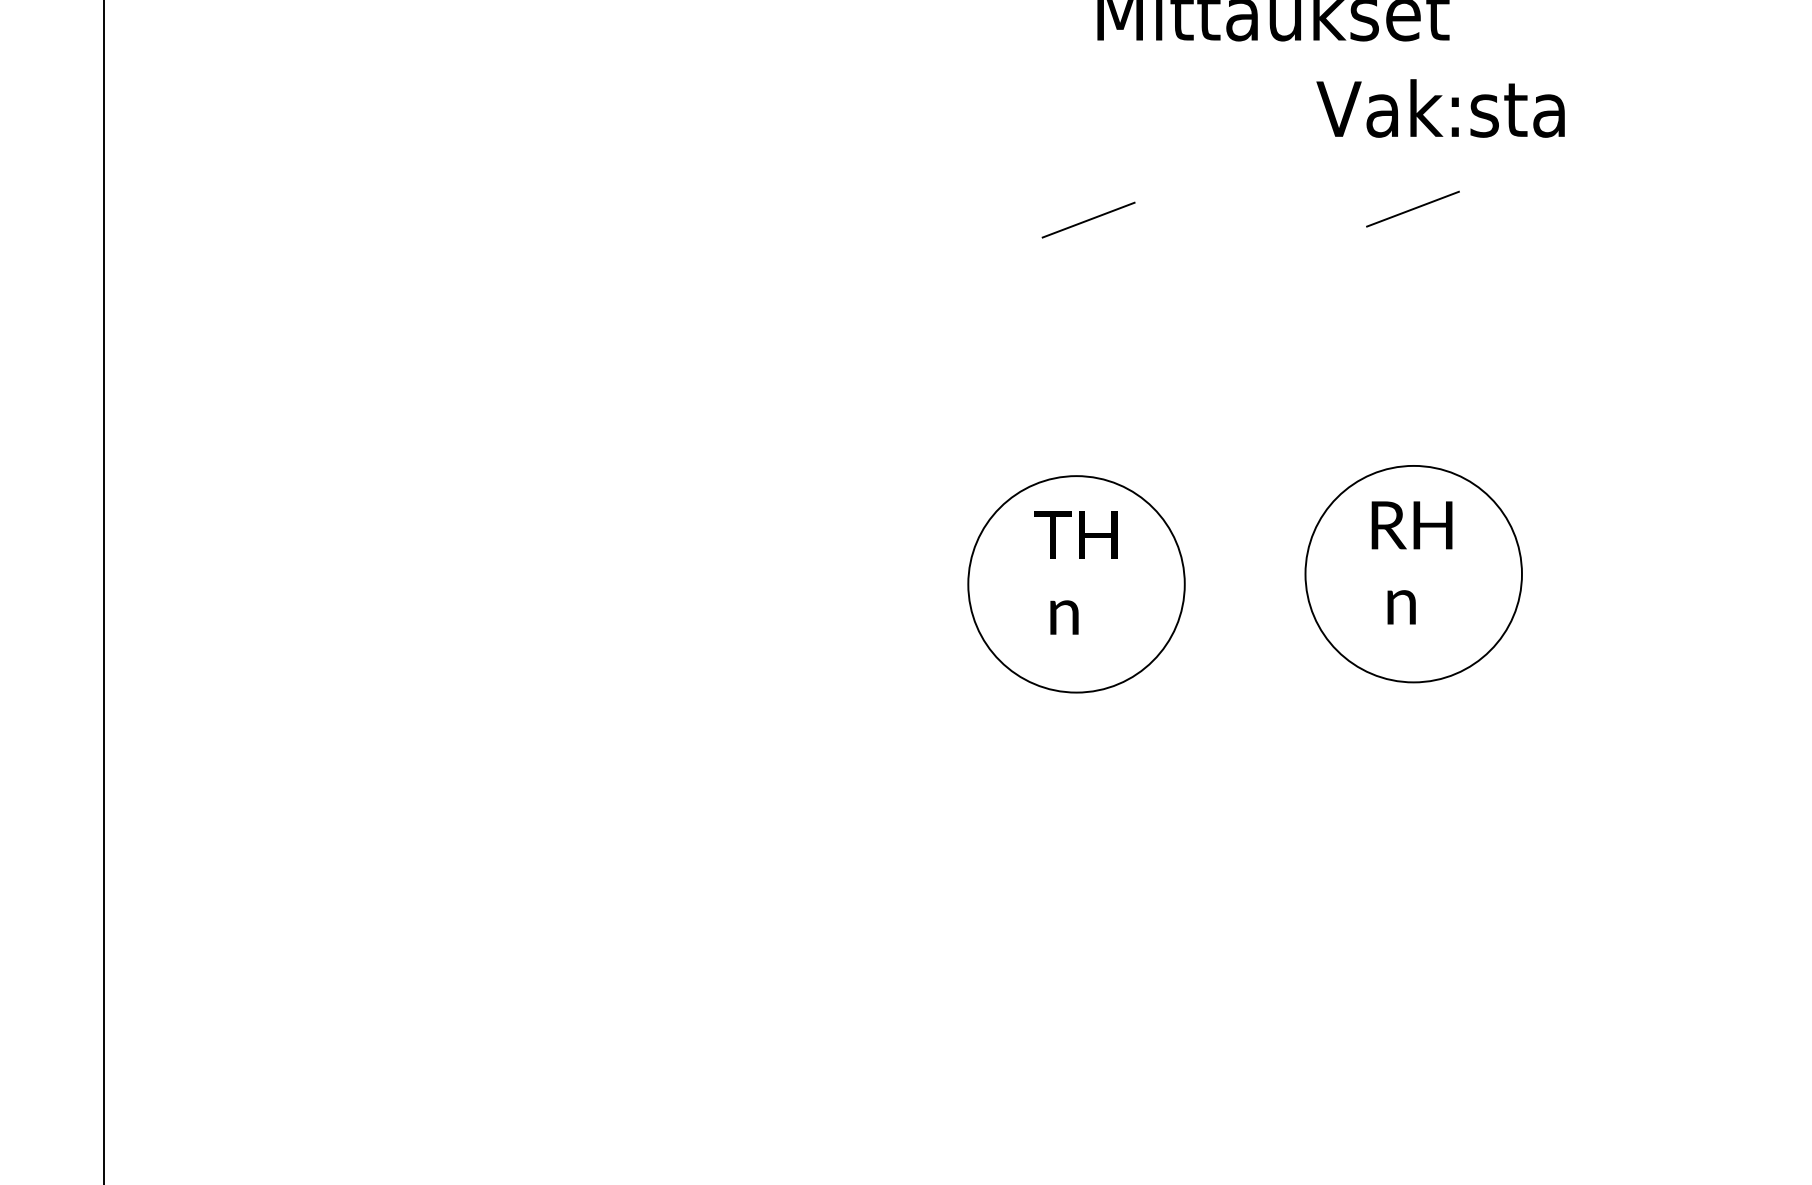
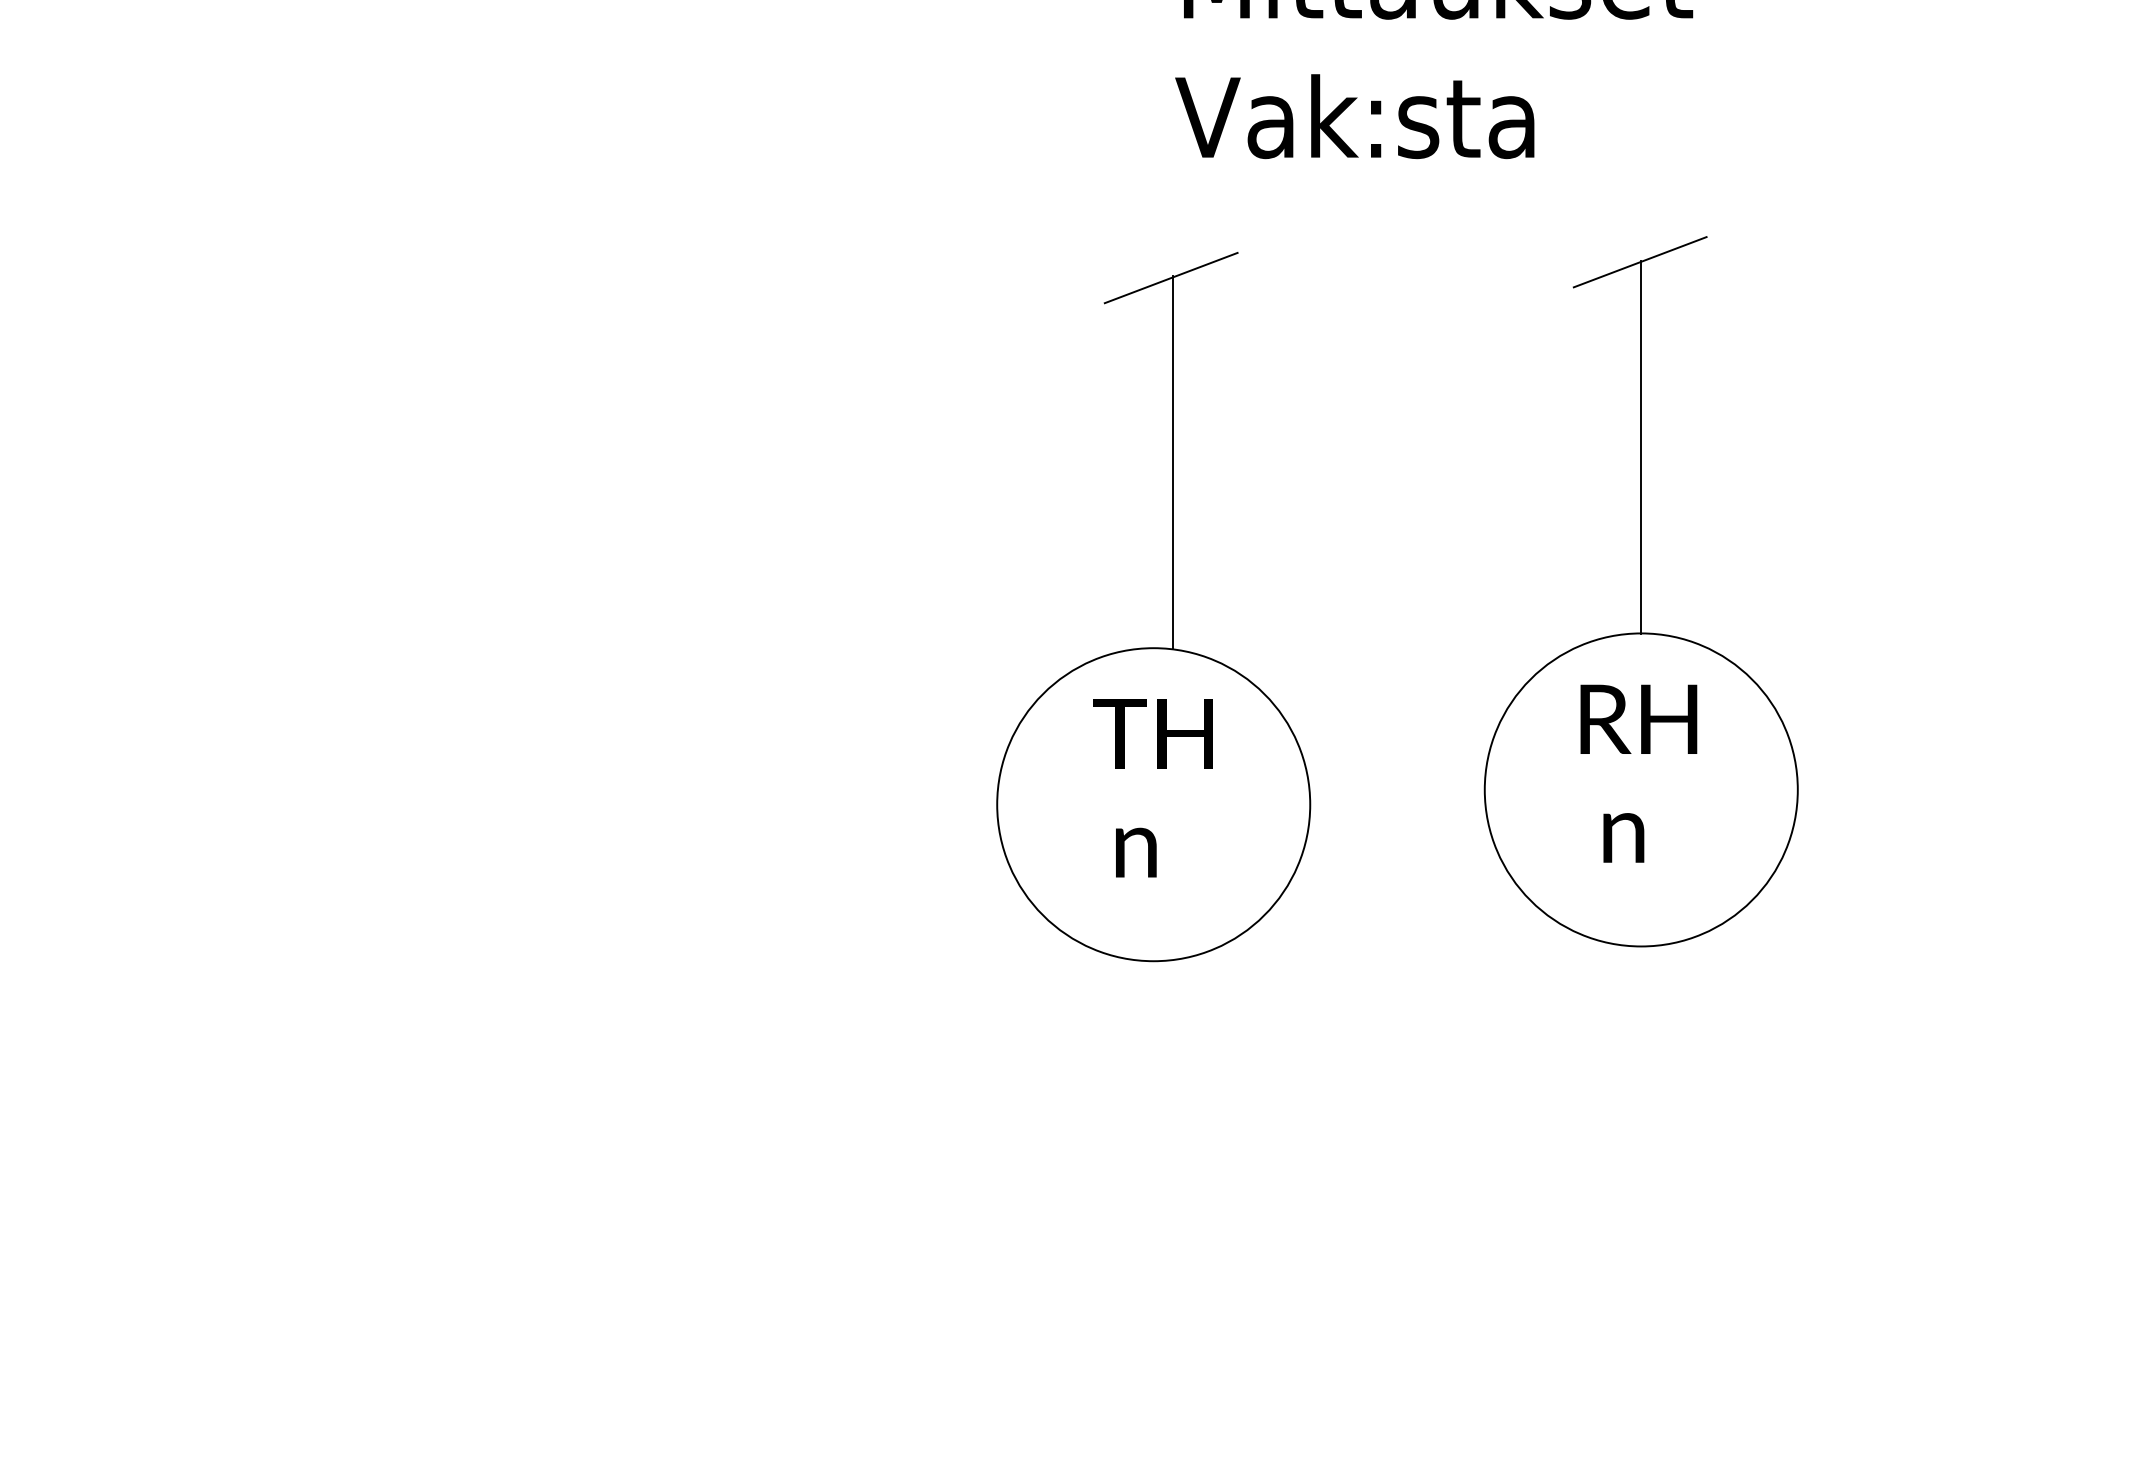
text: (1440, 108) -> (1354, 116), moved
line: (1413, 337) -> (1640, 447), added
line: (1089, 347) -> (1172, 462), added

